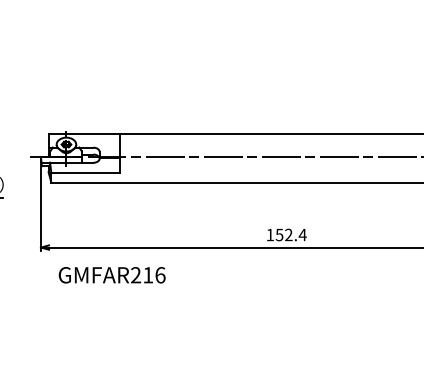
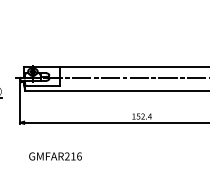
text: (112, 275) -> (55, 156), moved

